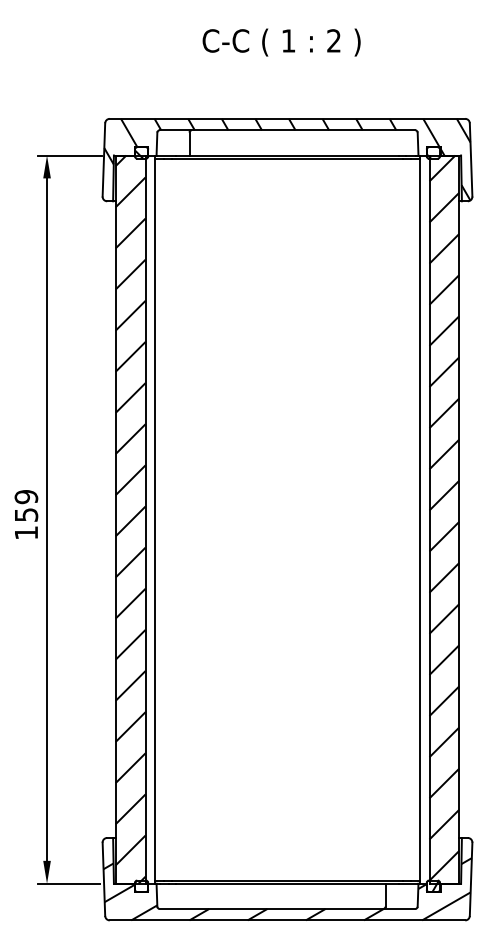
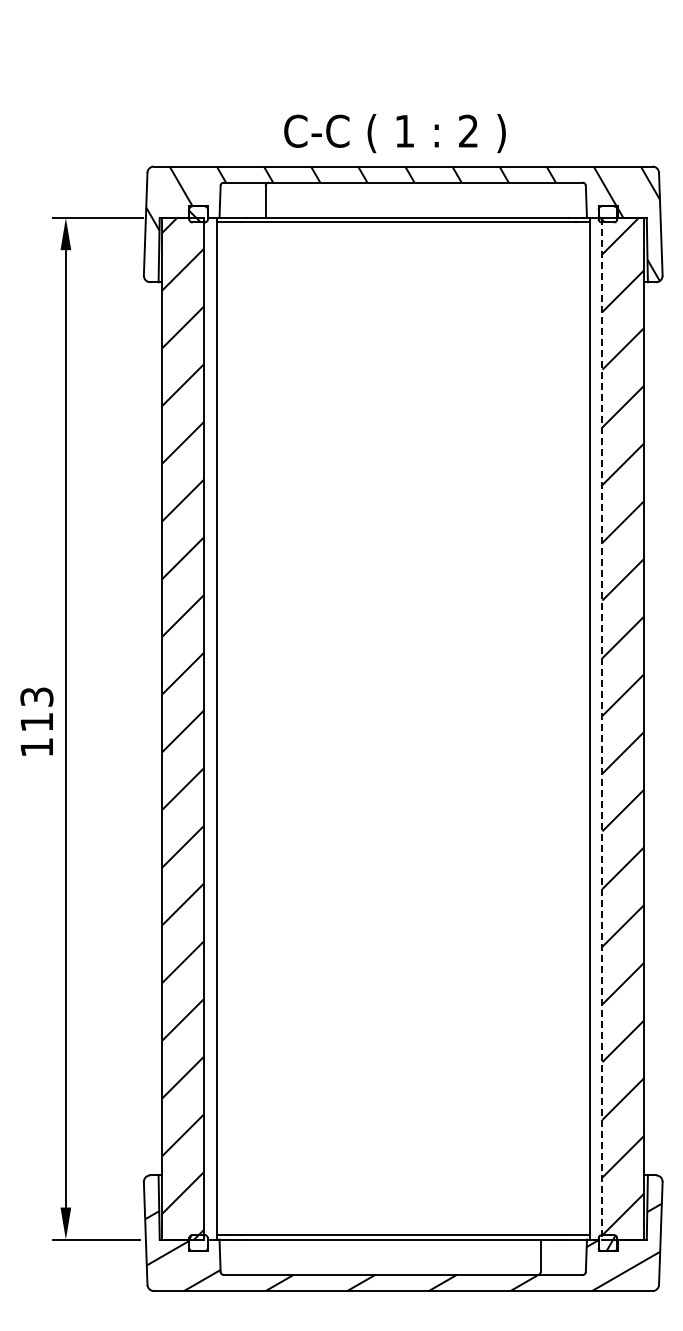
text: (281, 42) -> (394, 133), moved
text: (26, 505) -> (36, 709), 159 -> 113
line: (429, 519) -> (602, 728), solid -> dashed

